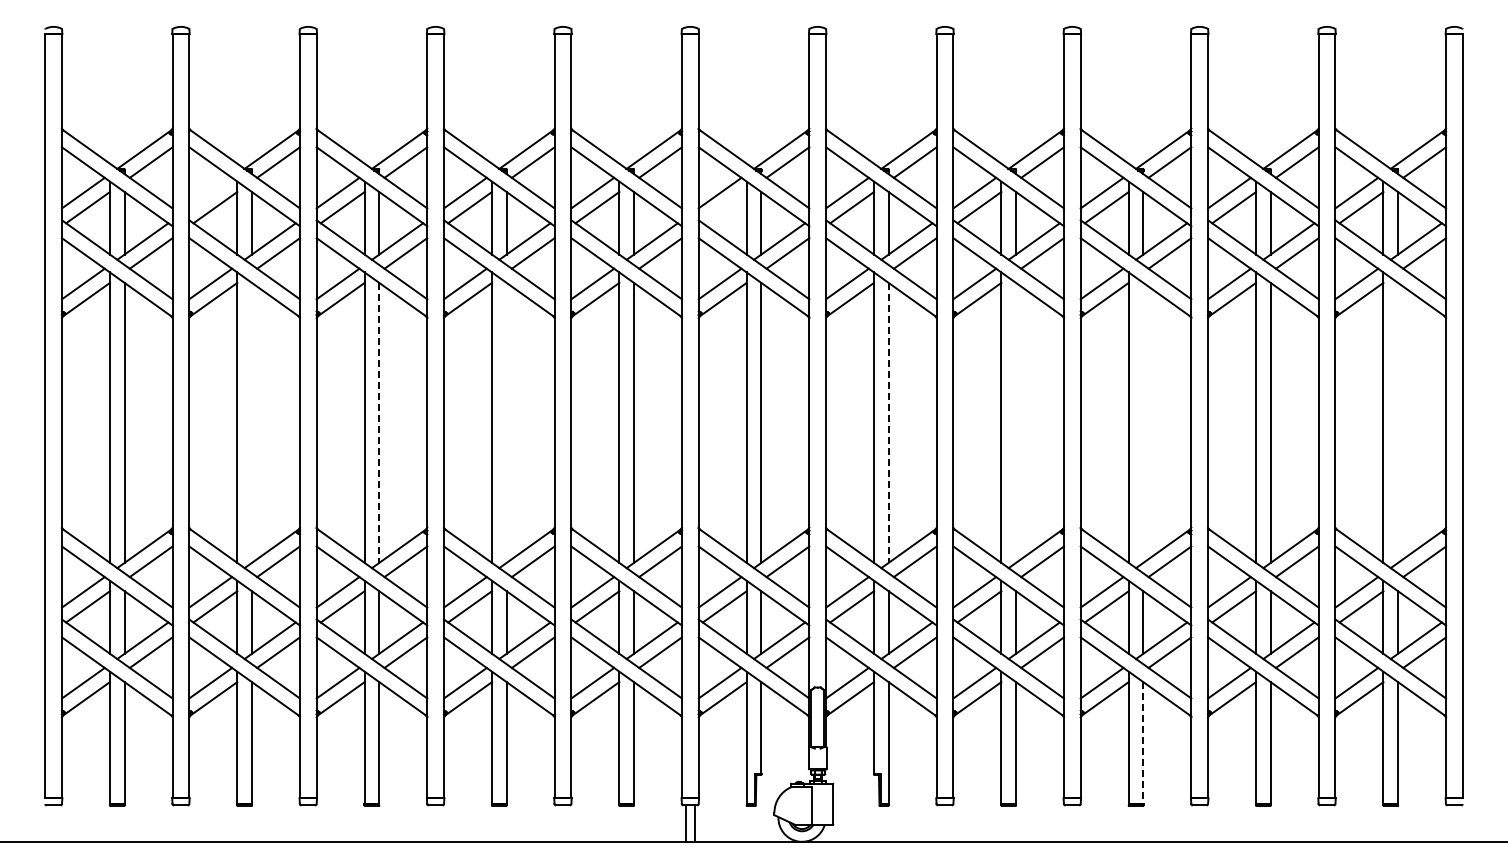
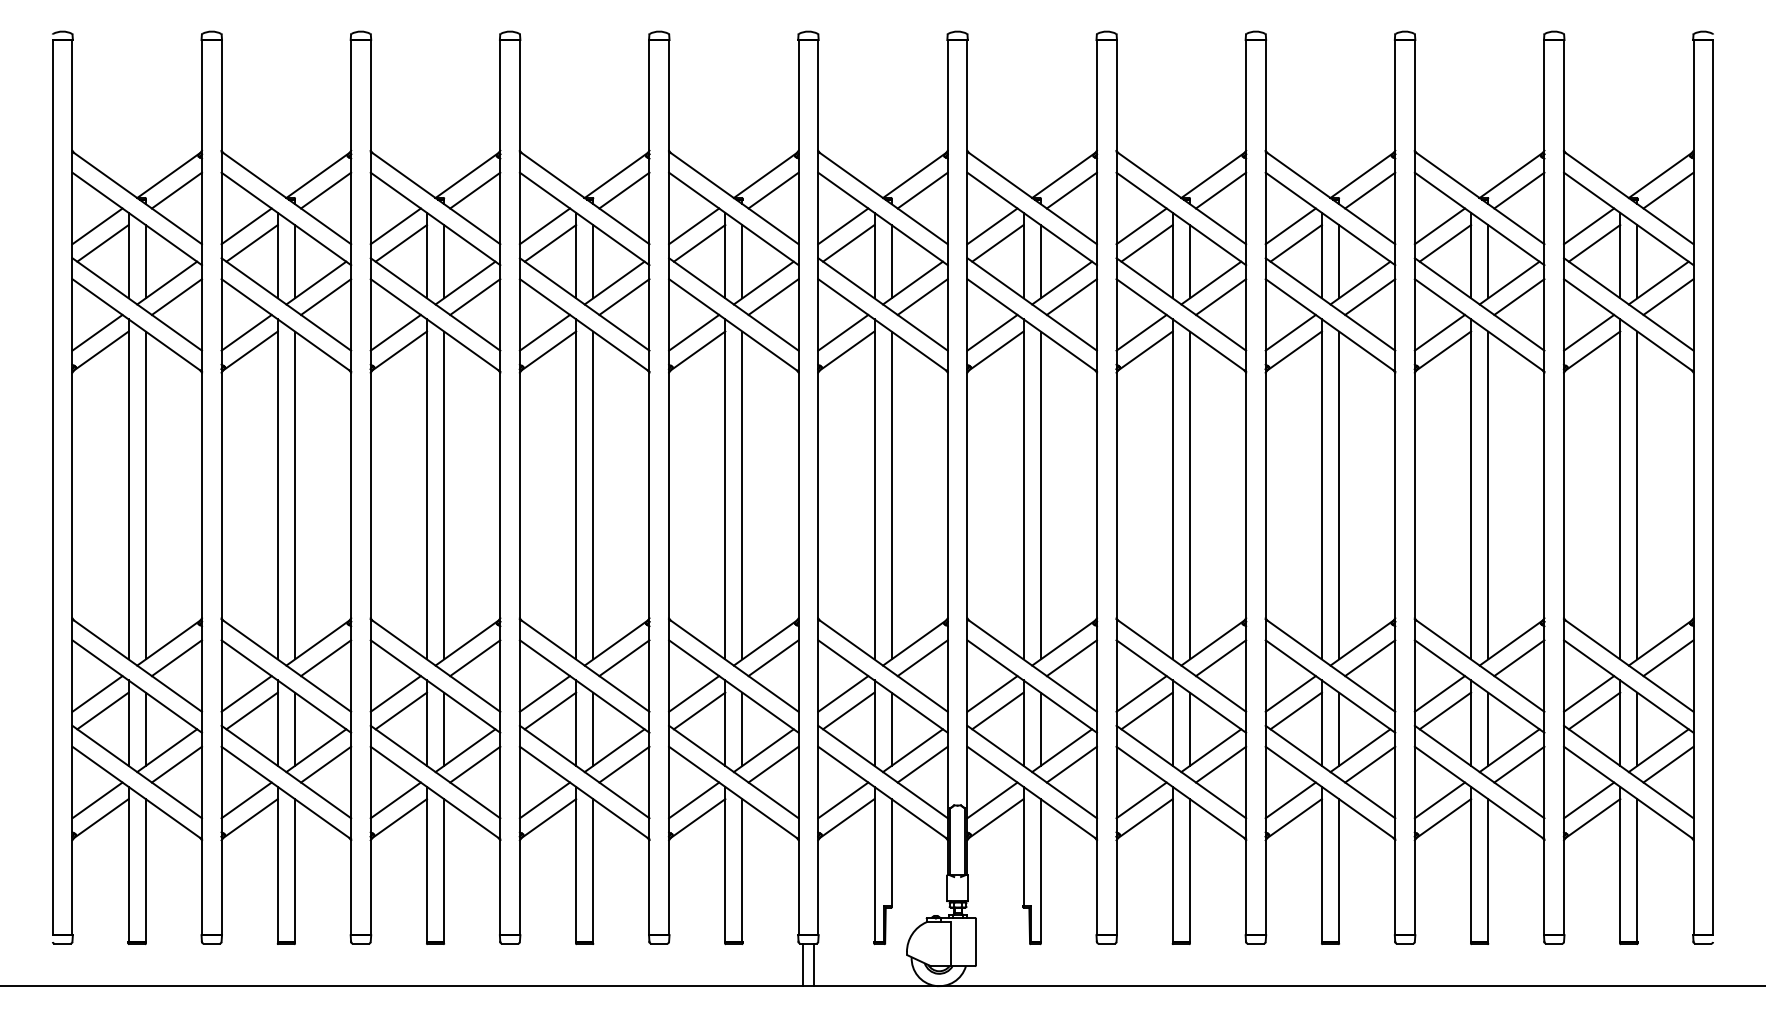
line: (210, 192) -> (246, 225), added
line: (724, 207) -> (848, 243), added
line: (251, 422) -> (294, 495), added
line: (506, 422) -> (593, 495), added
line: (1015, 422) -> (1189, 495), added
line: (1143, 422) -> (1339, 495), added
line: (1398, 422) -> (1637, 495), added
line: (379, 423) -> (444, 496), dashed -> solid
line: (888, 423) -> (1040, 496), dashed -> solid
line: (1143, 743) -> (1339, 871), dashed -> solid

